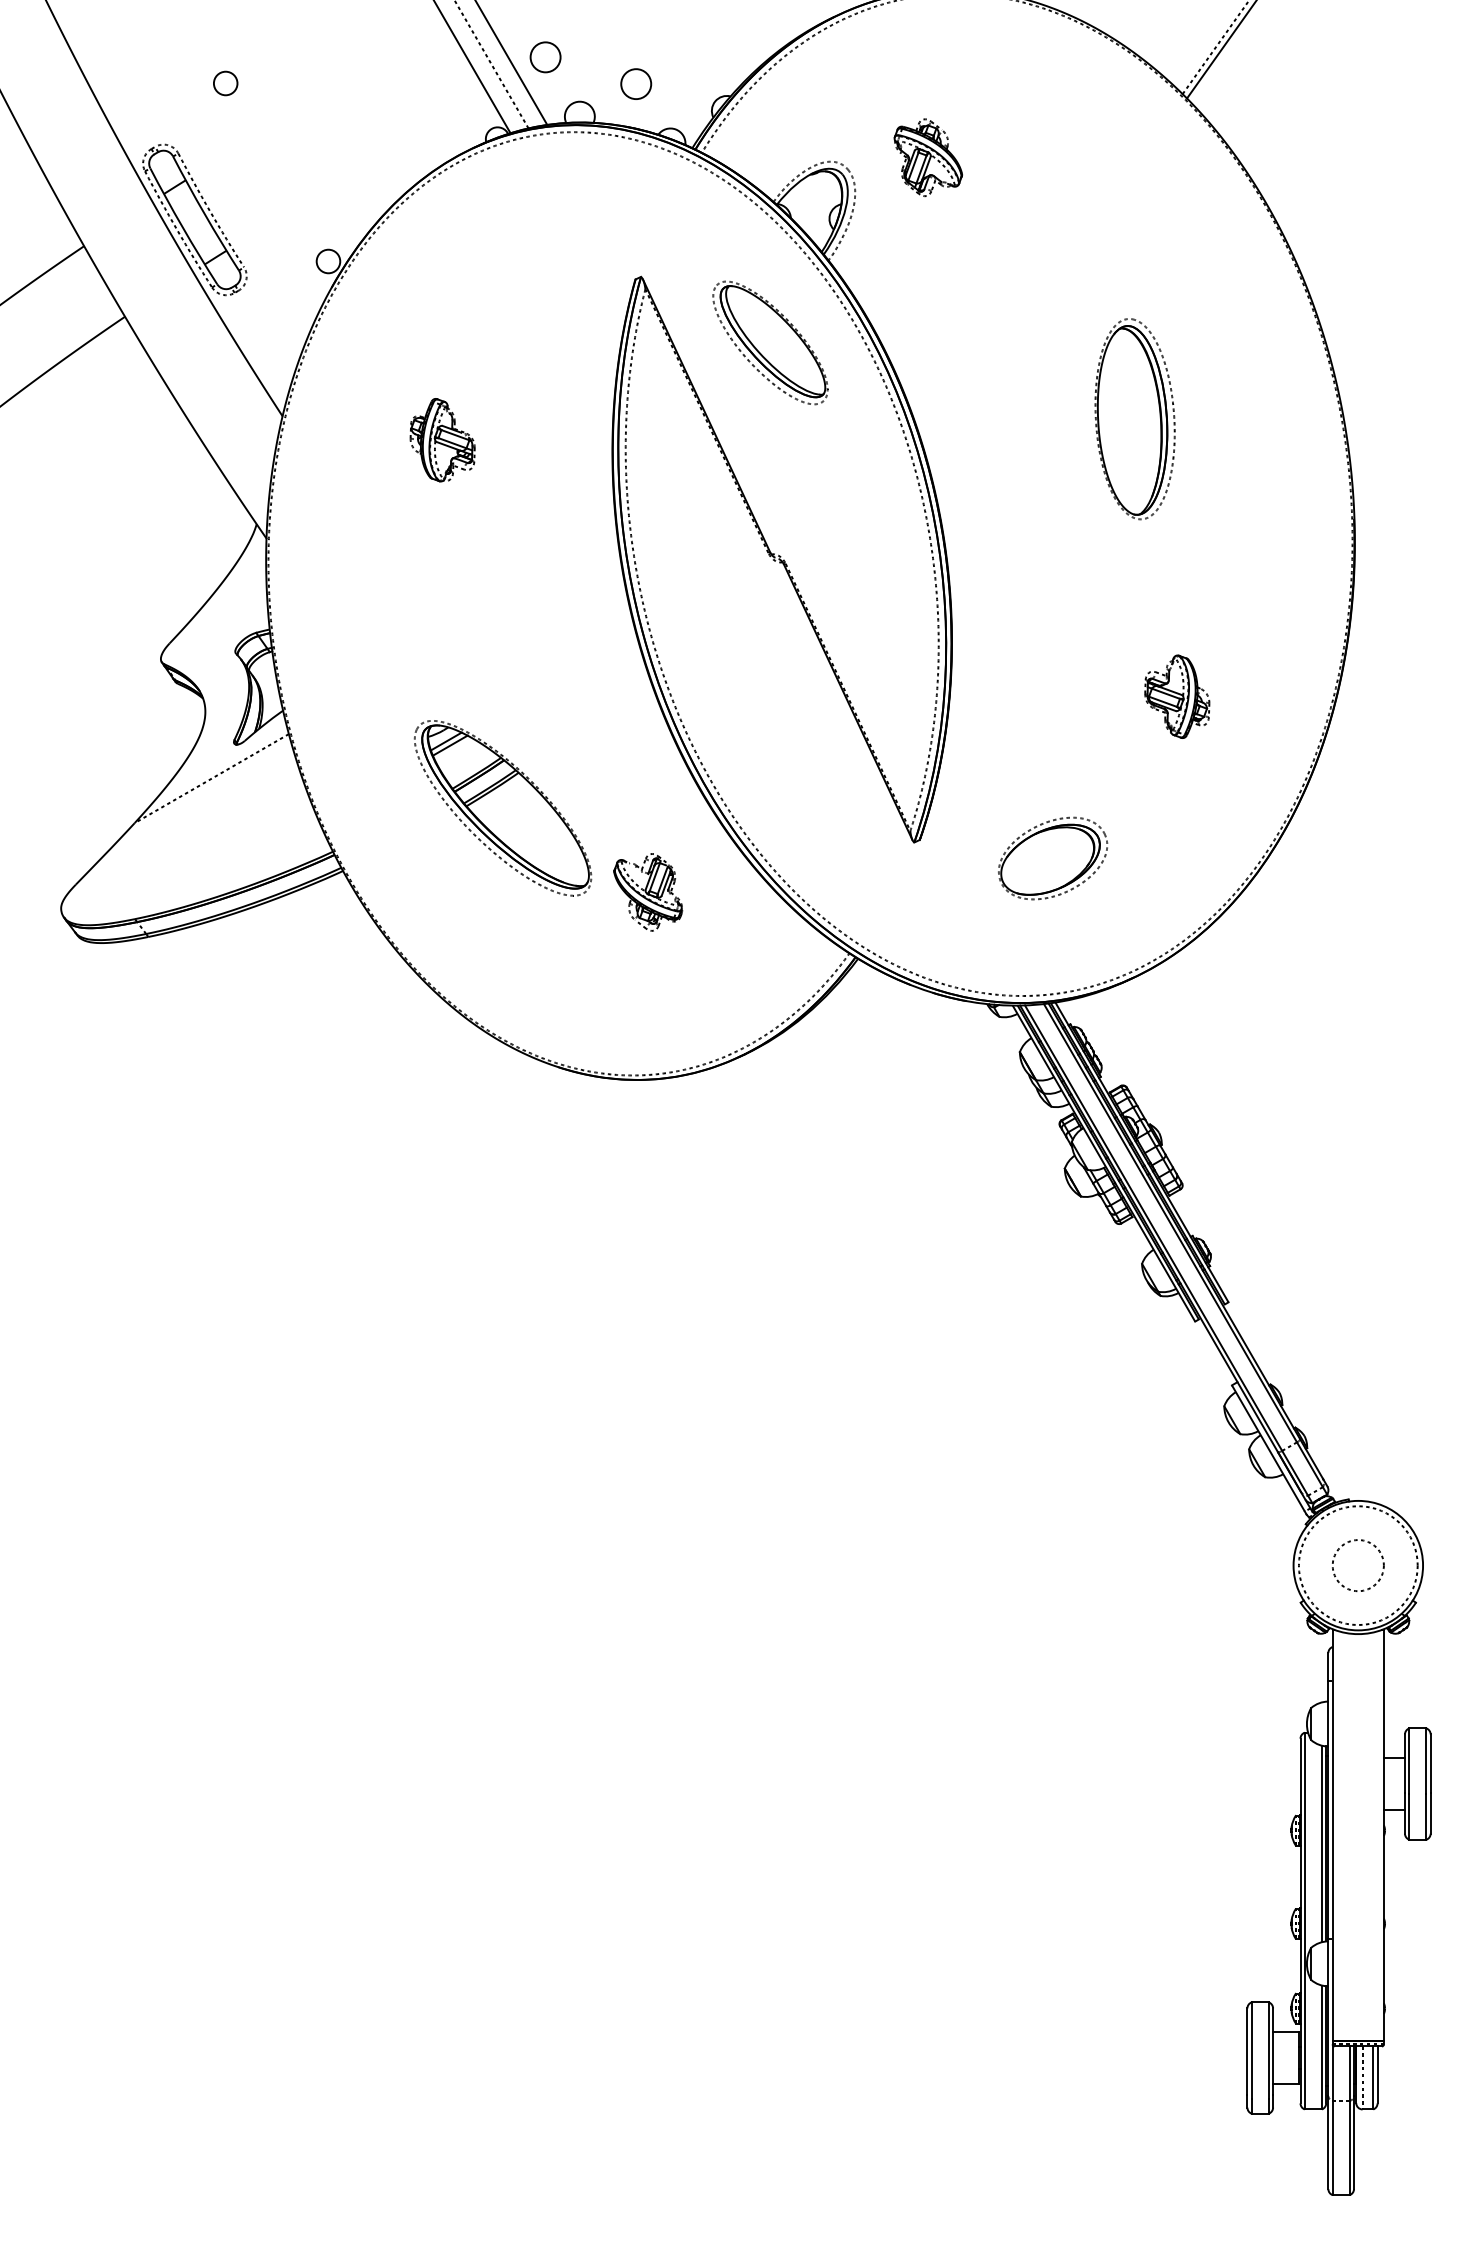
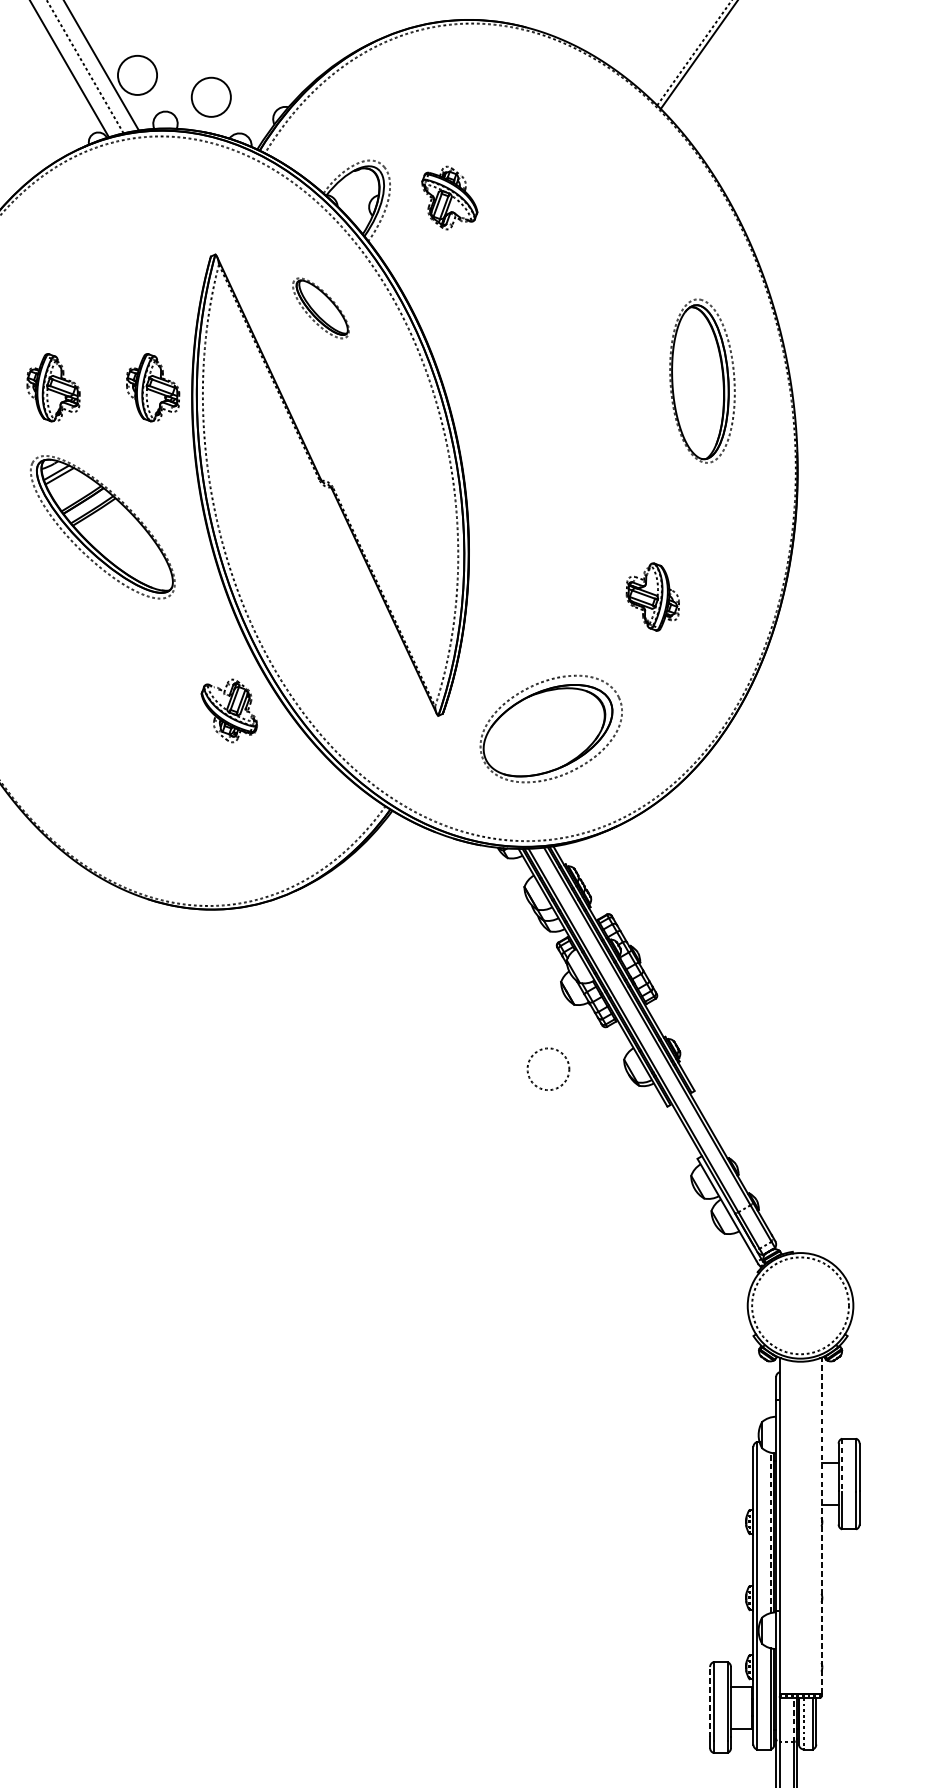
circle: (545, 57) -> (137, 75), size x1.6
circle: (636, 83) -> (211, 96), size x1.6
part: (927, 157) -> (449, 197), moved
part: (770, 342) -> (321, 308), size x0.6
part: (1134, 419) -> (701, 381), moved
part: (564, 440) -> (152, 387), added
part: (502, 808) -> (102, 527), moved
part: (1053, 858) -> (551, 728), size x1.6
part: (648, 892) -> (229, 711), moved
circle: (1358, 1565) -> (548, 1069), moved
line: (1409, 1761) -> (842, 1465), solid -> dashed
line: (1384, 1835) -> (821, 1526), solid -> dashed
line: (1321, 1843) -> (770, 1532), solid -> dashed
line: (1247, 2051) -> (710, 1702), solid -> dashed
line: (1349, 2073) -> (793, 1720), solid -> dashed

